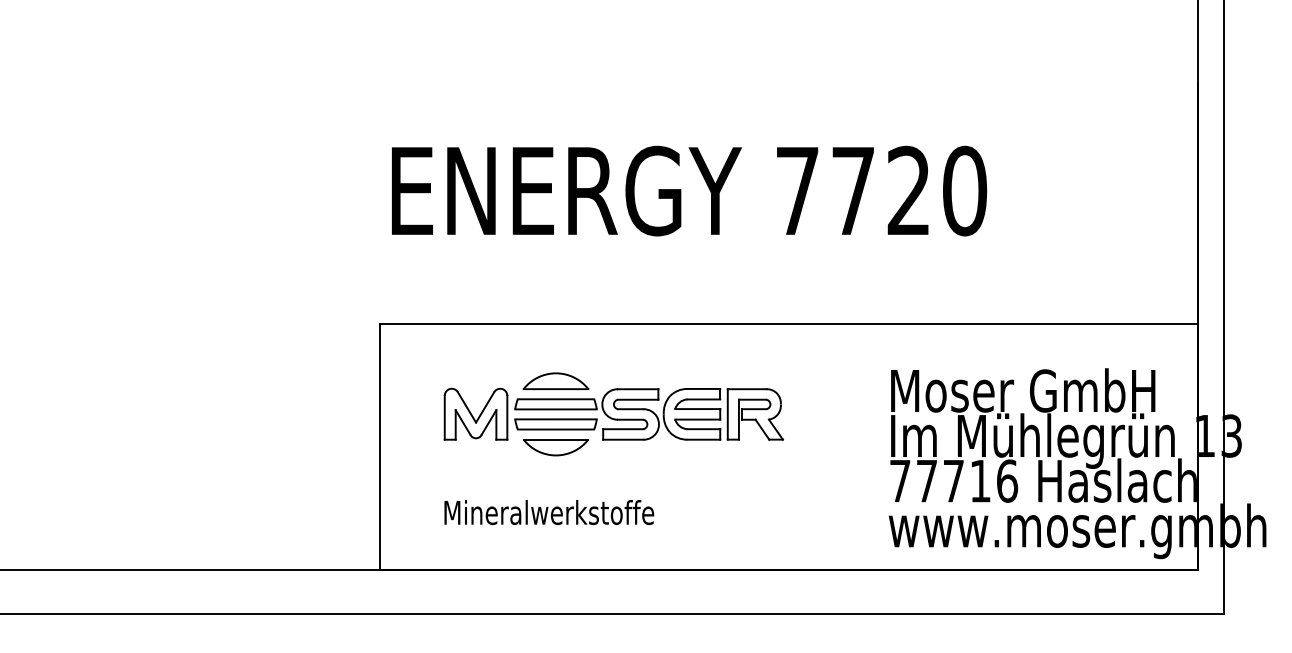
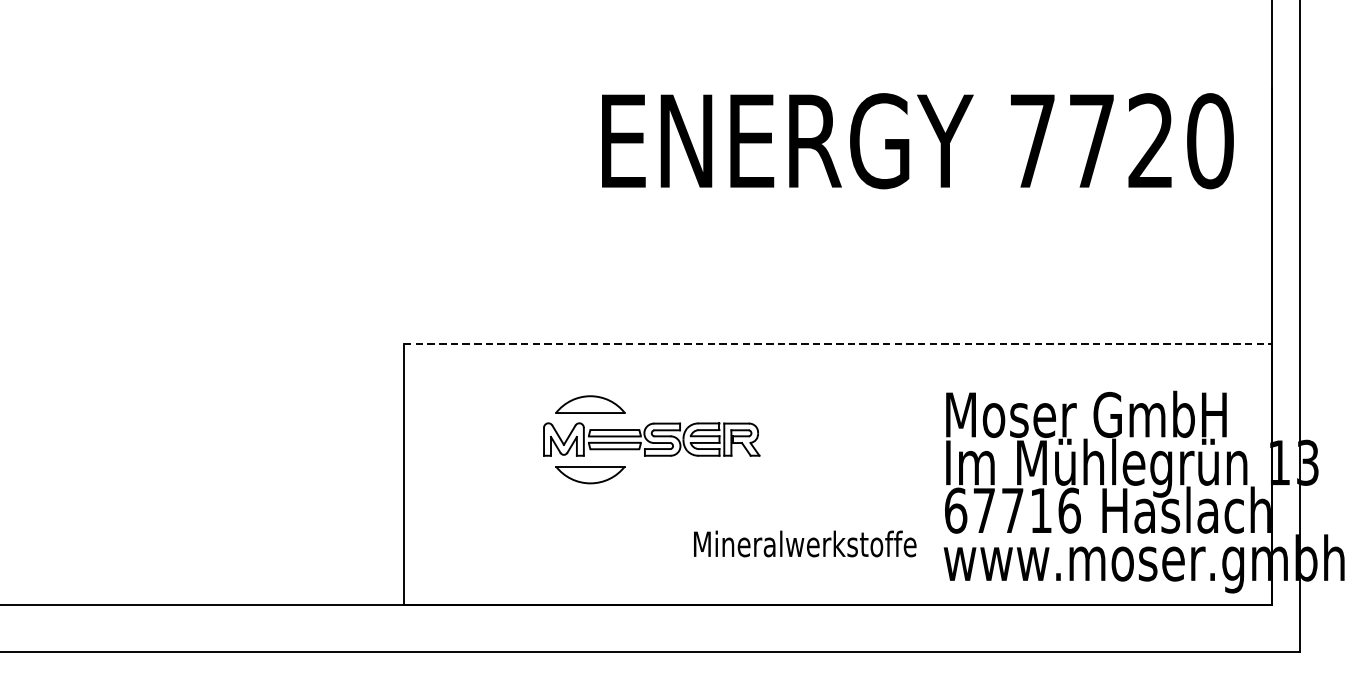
text: (689, 190) -> (917, 140), moved
line: (789, 323) -> (838, 343), solid -> dashed
part: (613, 413) -> (651, 438), size x0.6
text: (900, 480) -> (956, 509), 77716 -> 67716
text: (549, 512) -> (805, 543), moved

